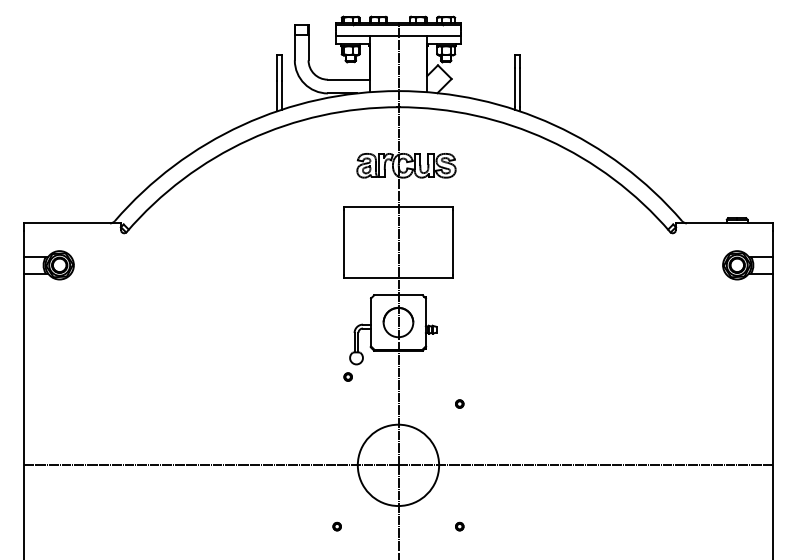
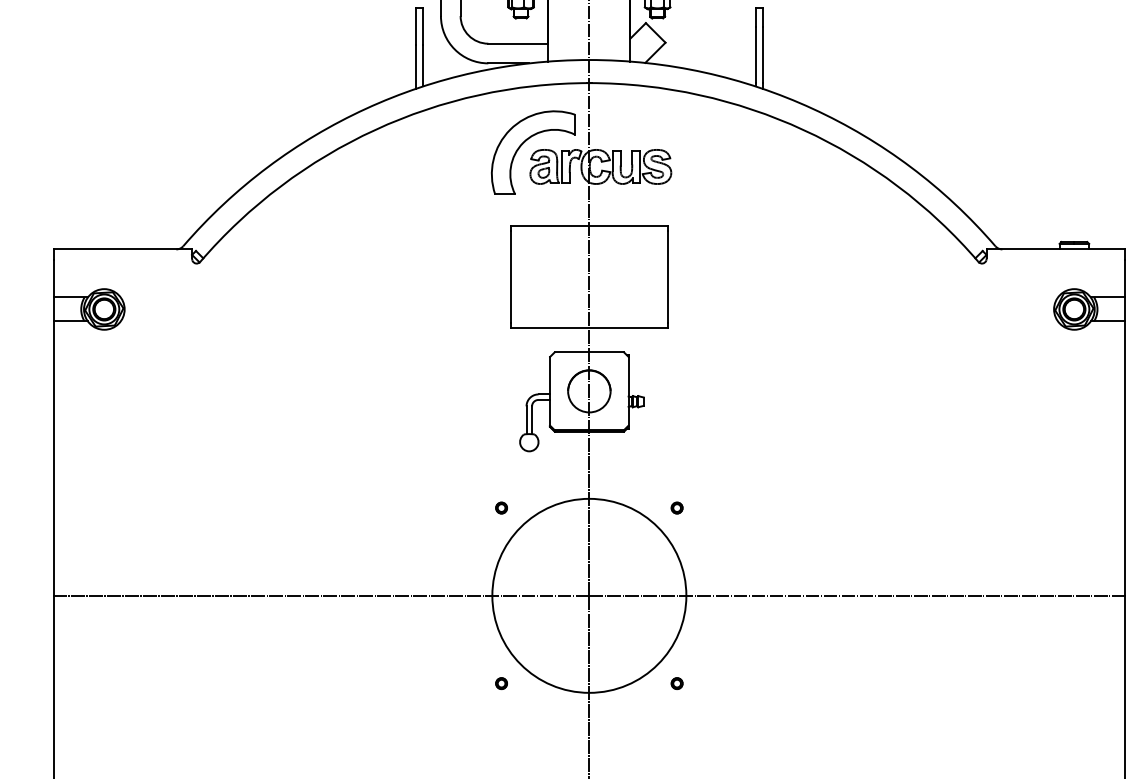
part: (353, 149) -> (524, 143), added
part: (347, 376) -> (500, 507), moved
circle: (398, 465) -> (589, 596), size x1.67

